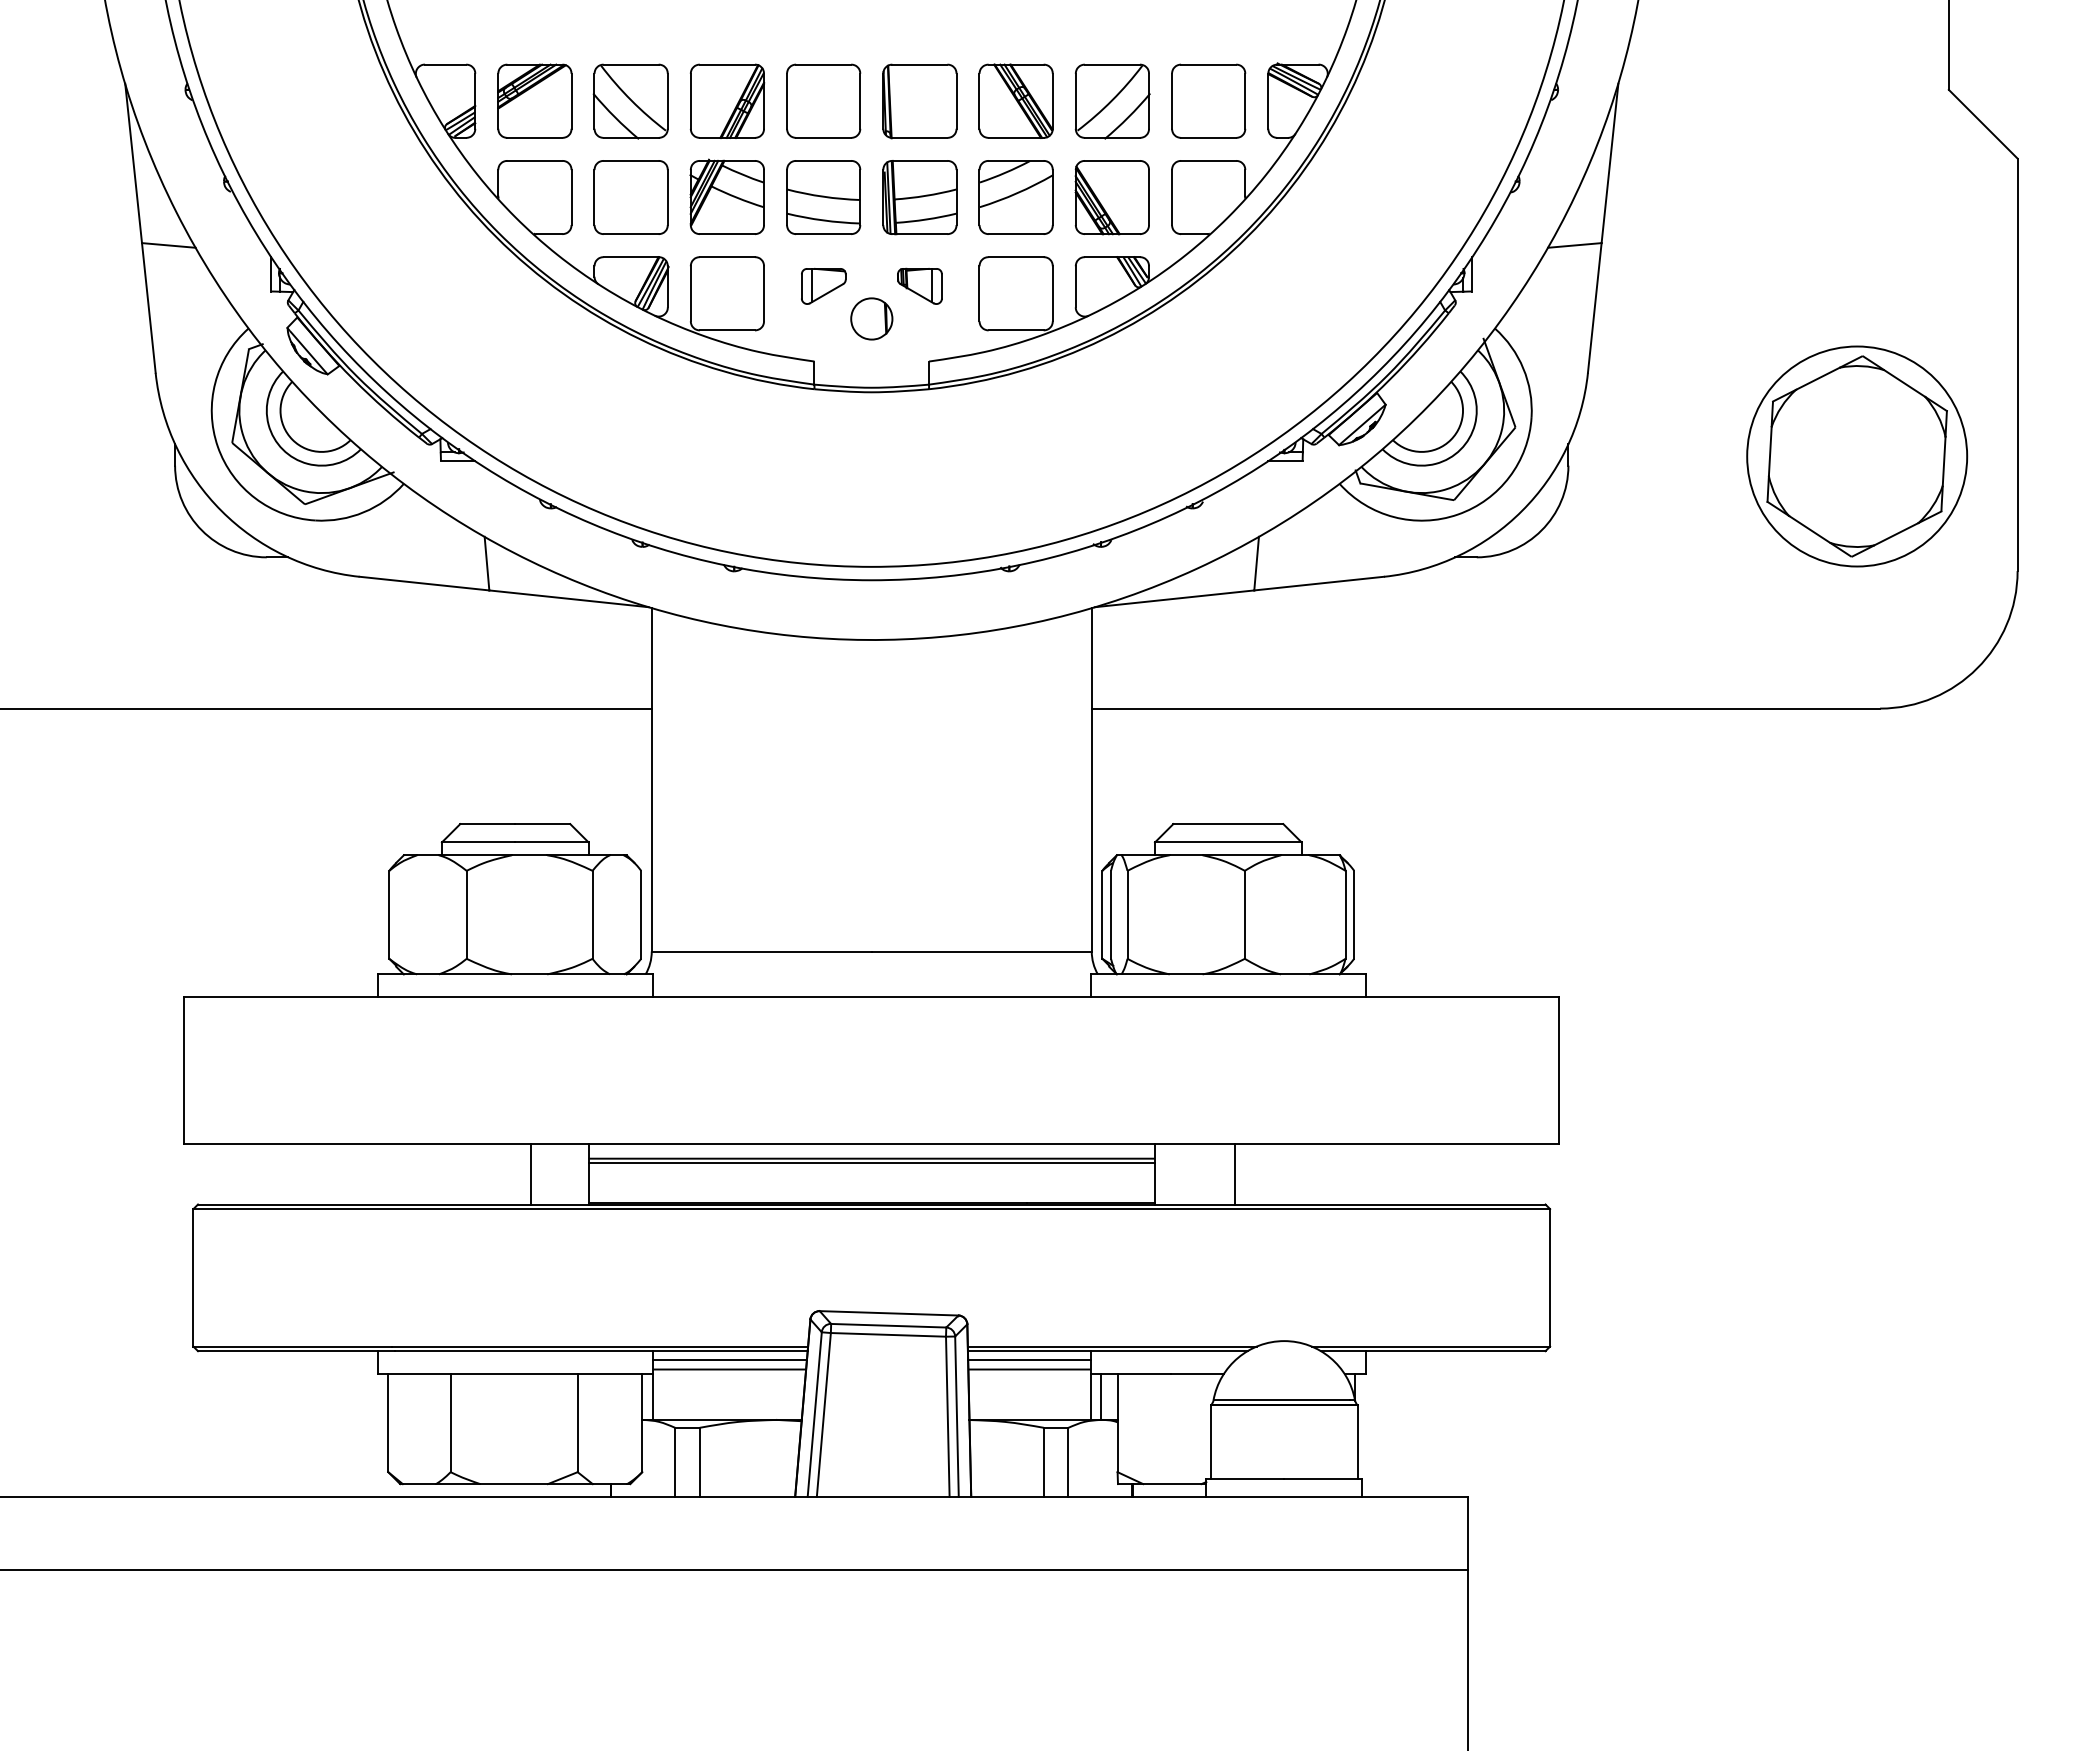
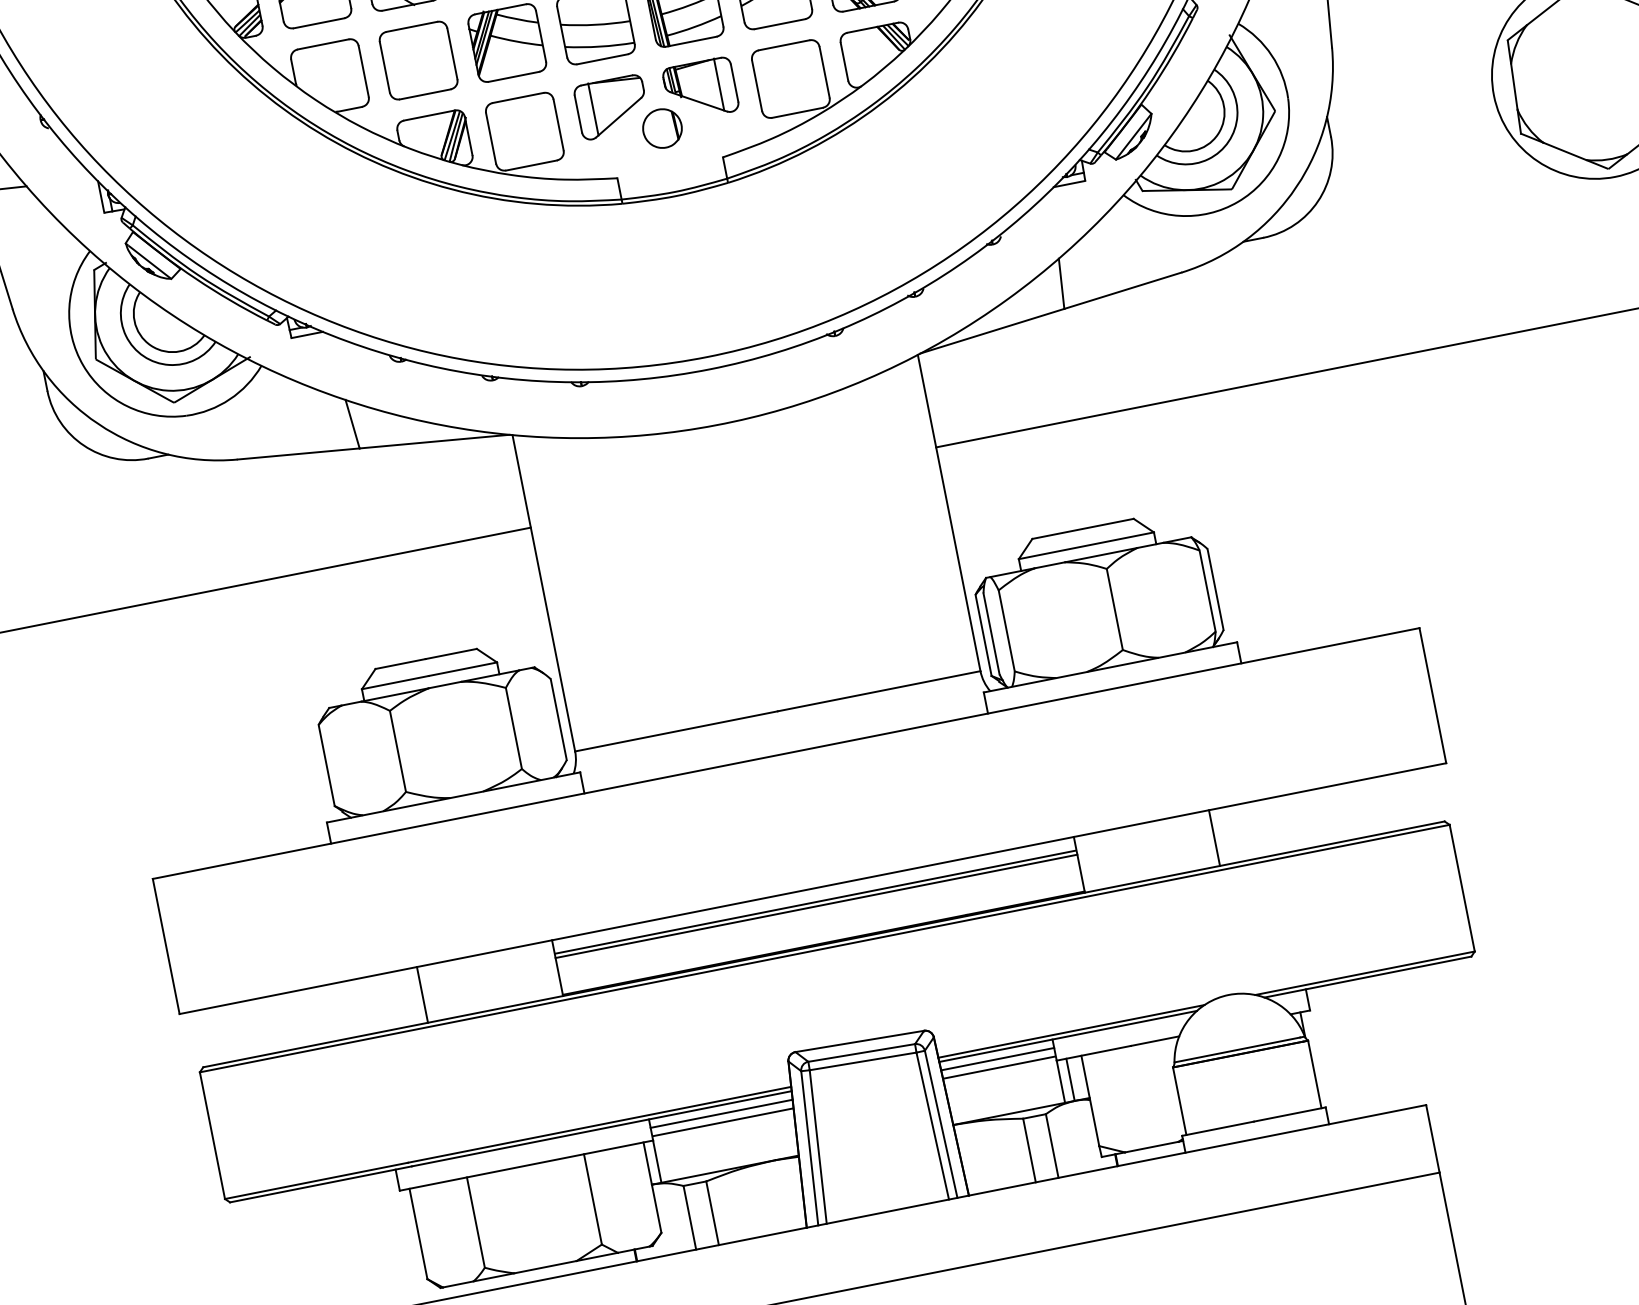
part: (823, 286) -> (612, 107), size x1.67
part: (919, 286) -> (700, 89), size x1.67
line: (530, 1174) -> (422, 995), moved
line: (1234, 1174) -> (1214, 838), moved

